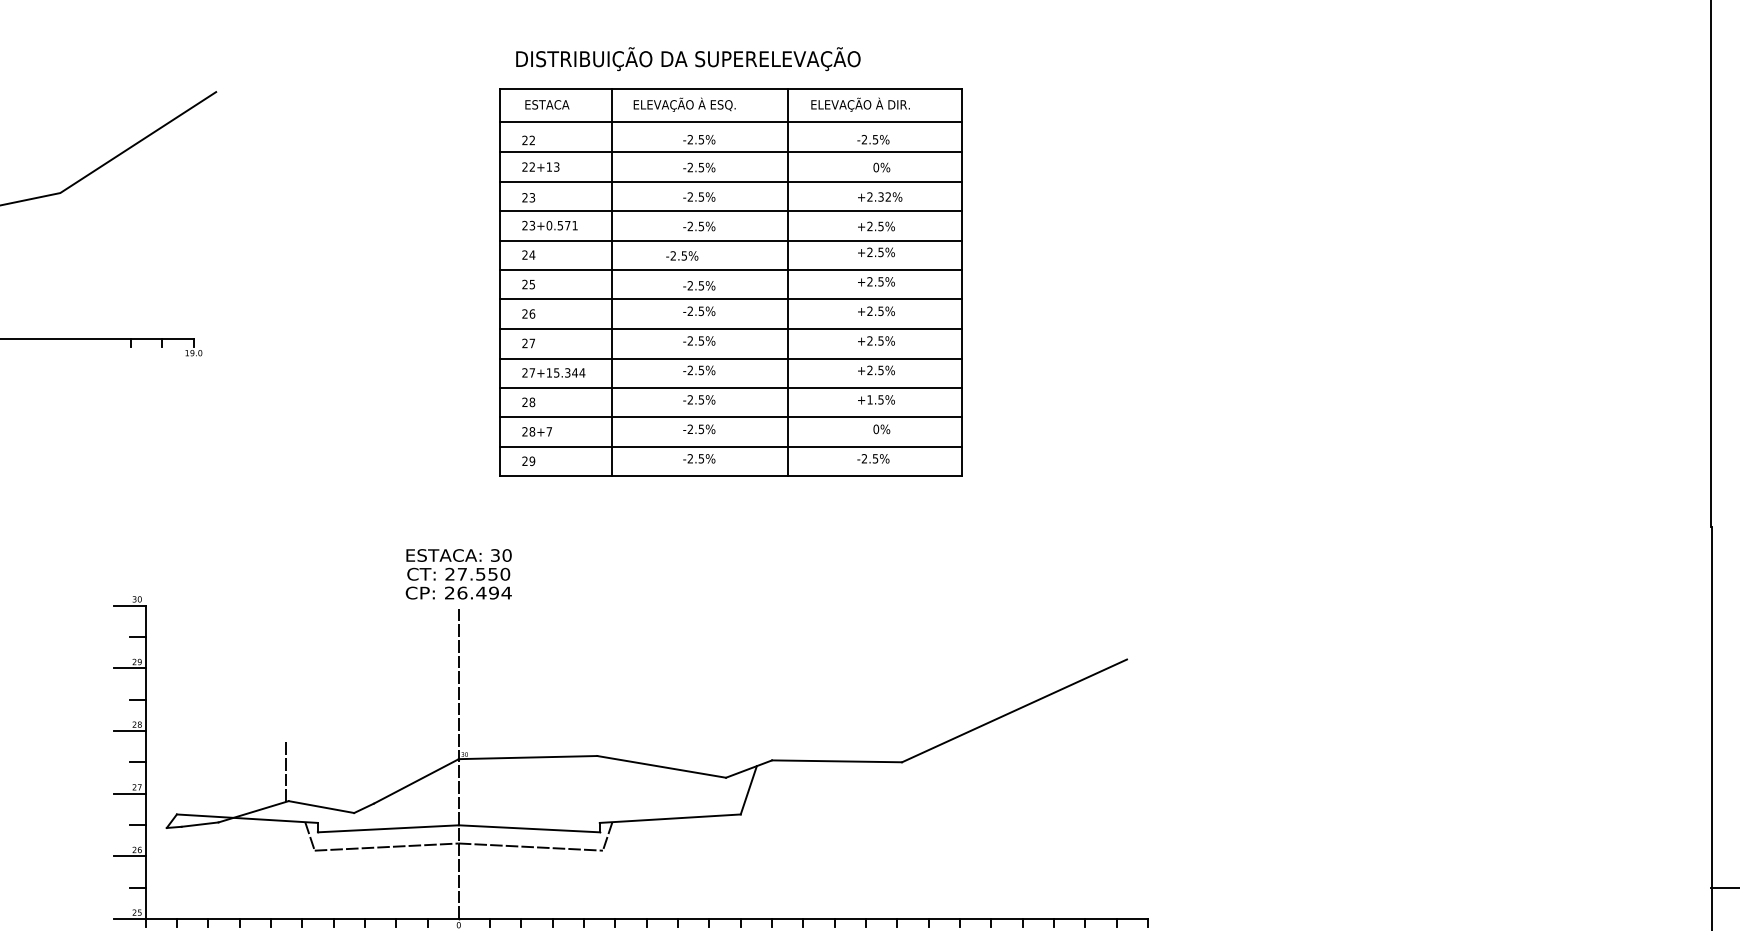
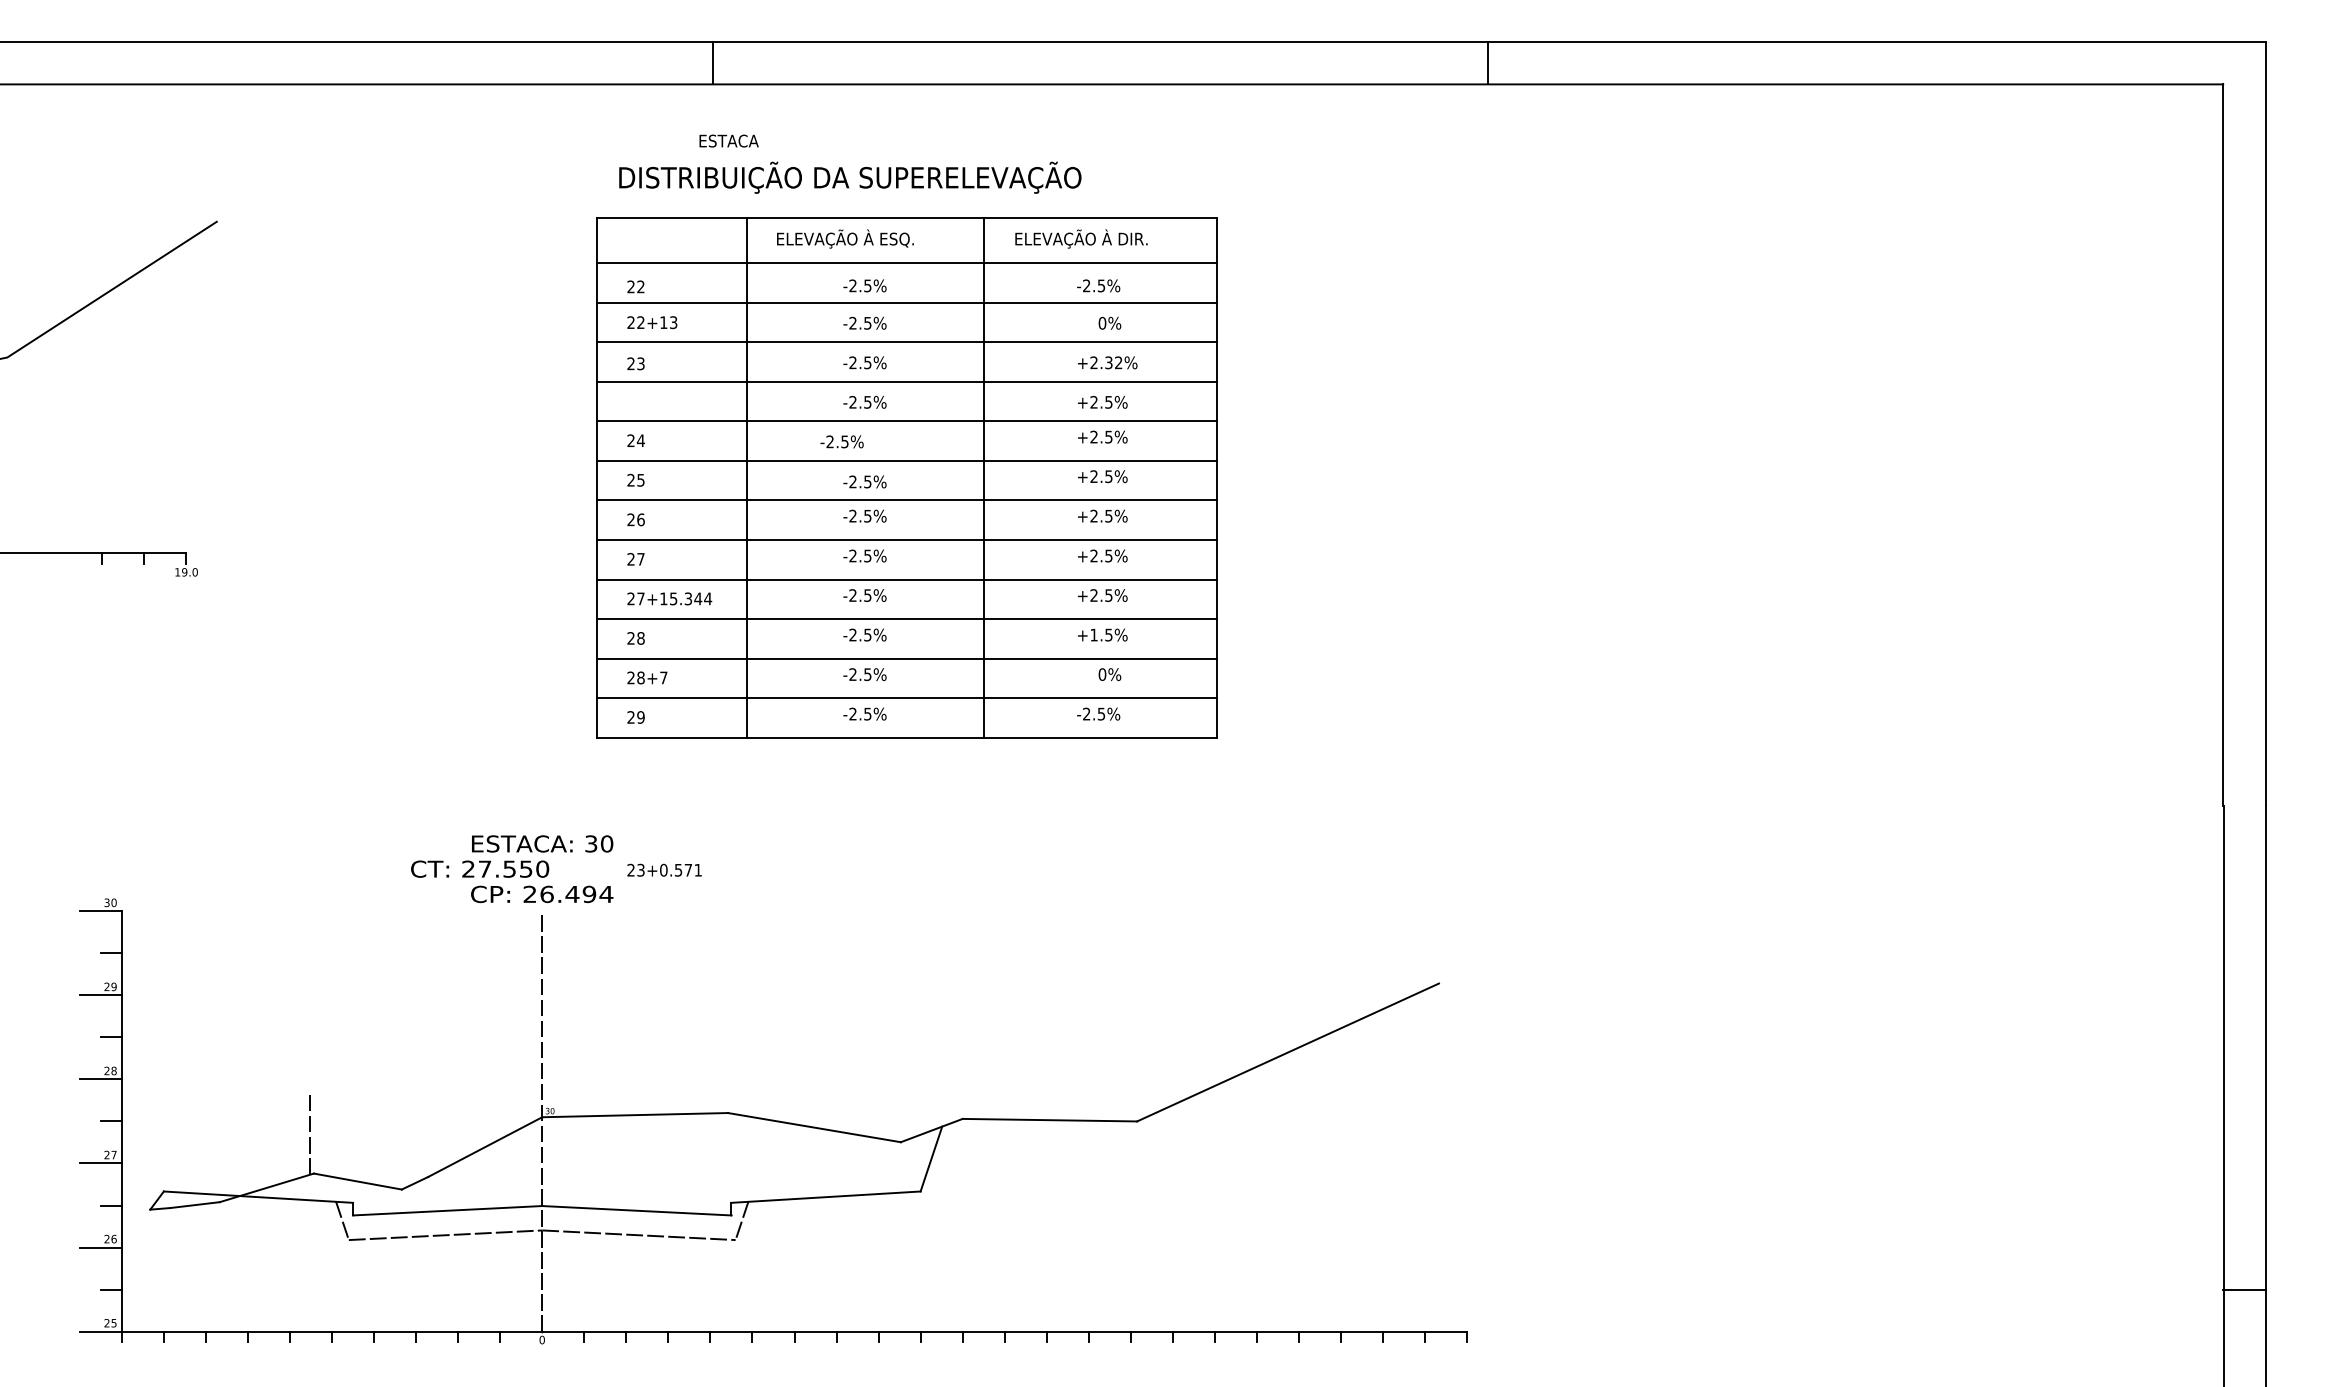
text: (546, 104) -> (728, 140), moved
text: (549, 225) -> (664, 869), moved
text: (459, 573) -> (480, 868), moved

